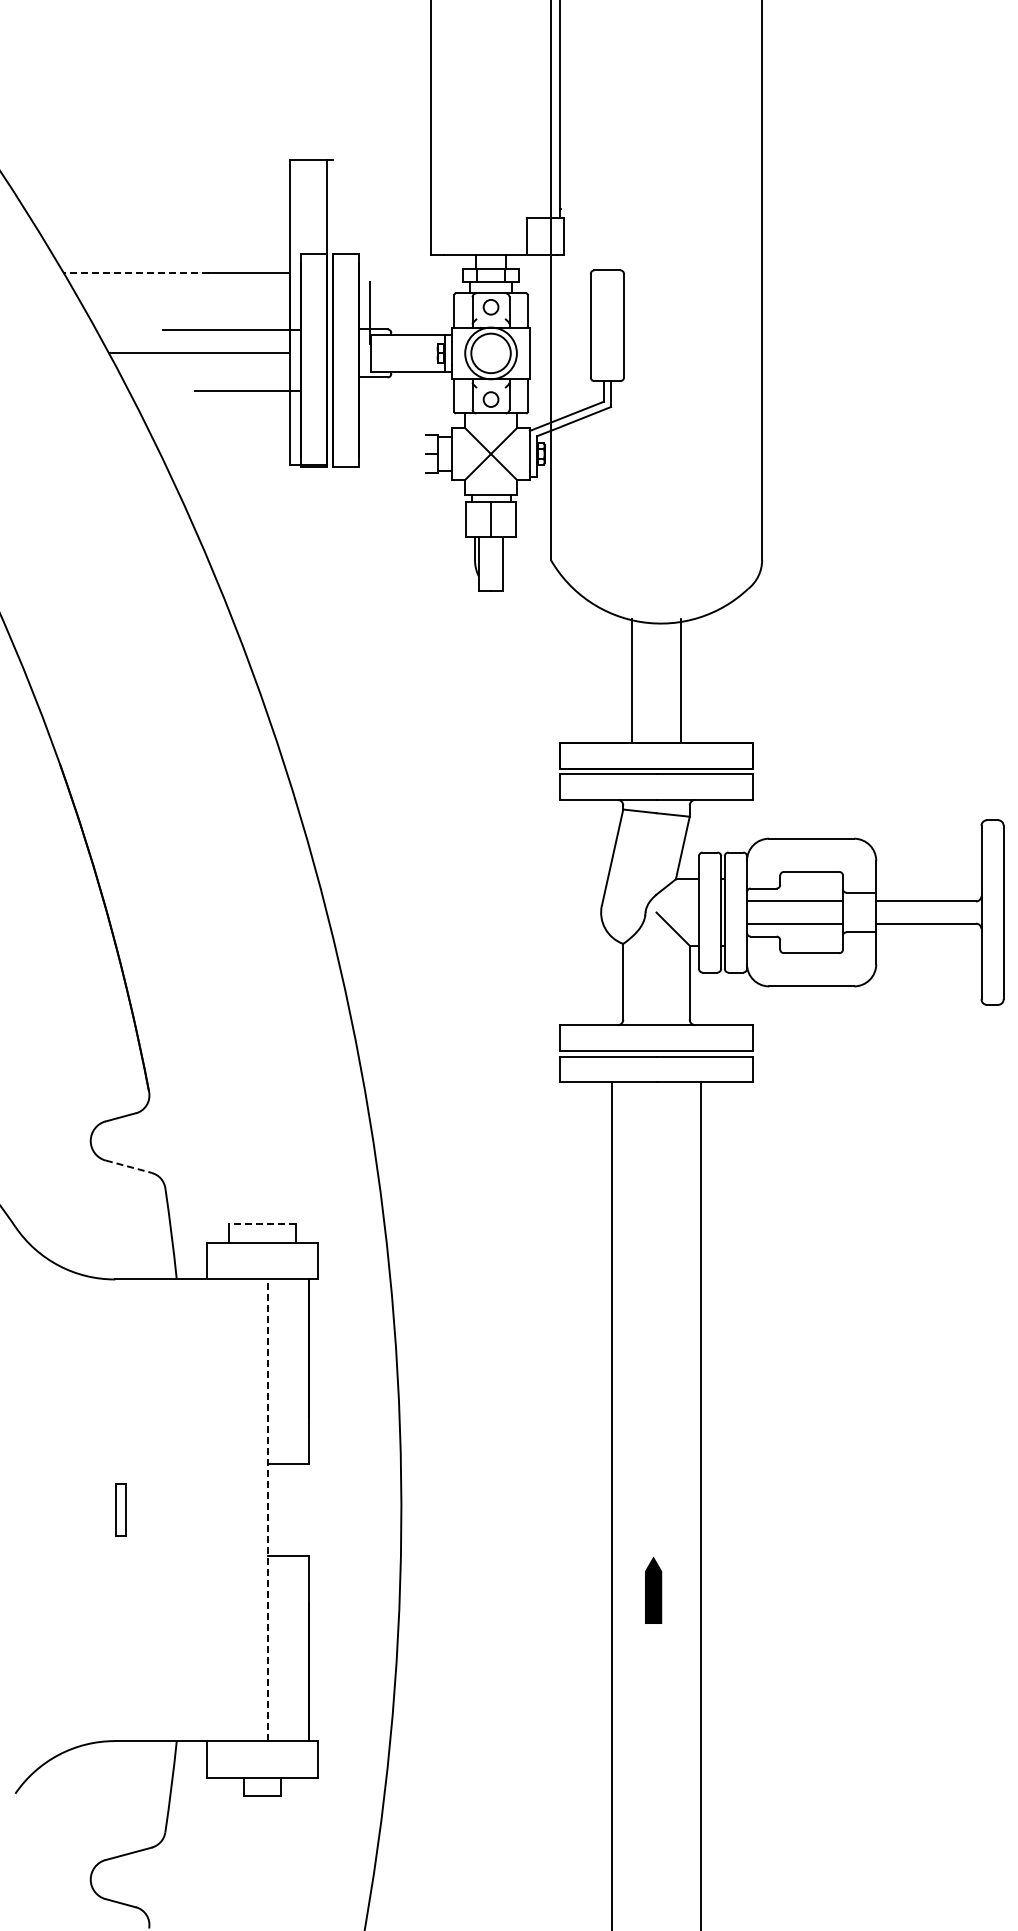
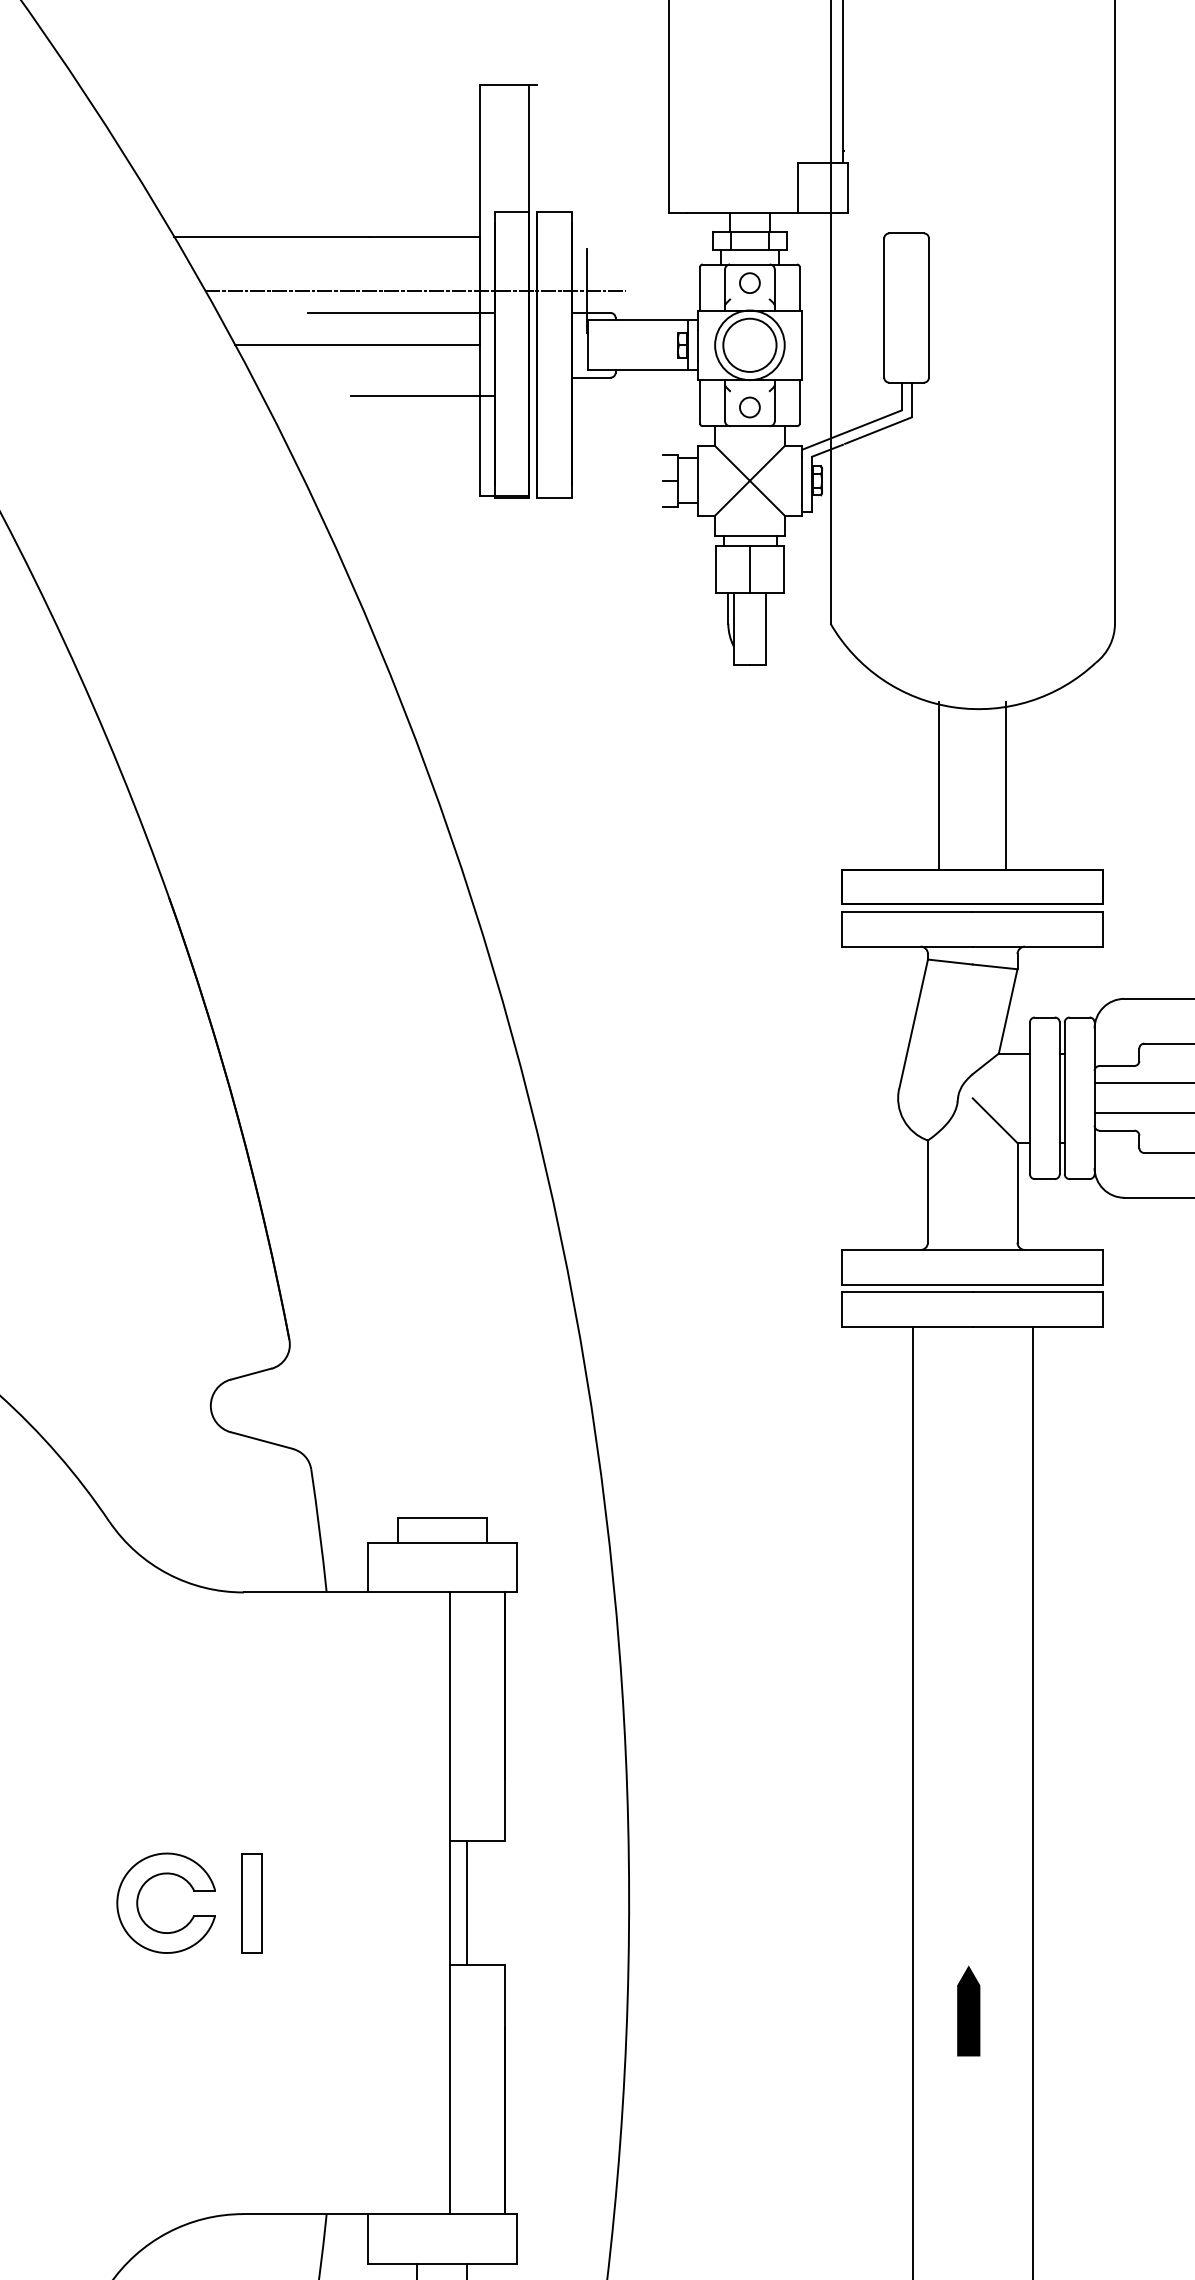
line: (136, 272) -> (272, 236), dashed -> solid
line: (242, 312) -> (415, 290), added
line: (128, 1166) -> (261, 1440), dashed -> solid
line: (262, 1224) -> (442, 1518), dashed -> solid
part: (120, 1509) -> (250, 1902), size x1.43
line: (268, 1510) -> (450, 1903), dashed -> solid
line: (281, 1510) -> (467, 1903), added
part: (37, 1512) -> (139, 1906), added

